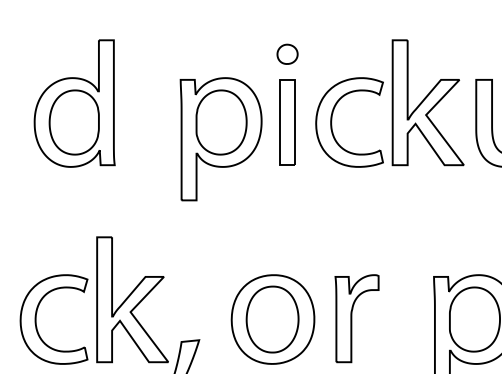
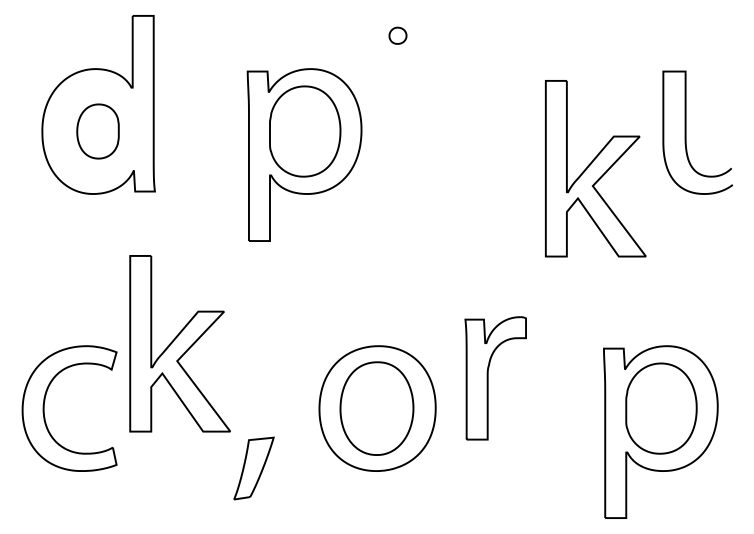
part: (287, 54) -> (397, 35), size x0.6
part: (428, 102) -> (595, 168), moved
part: (73, 122) -> (97, 131), size x0.6
part: (287, 122) -> (398, 131), removed
part: (332, 122) -> (460, 131), removed
part: (132, 299) -> (179, 343), moved
part: (351, 318) -> (488, 378), moved

